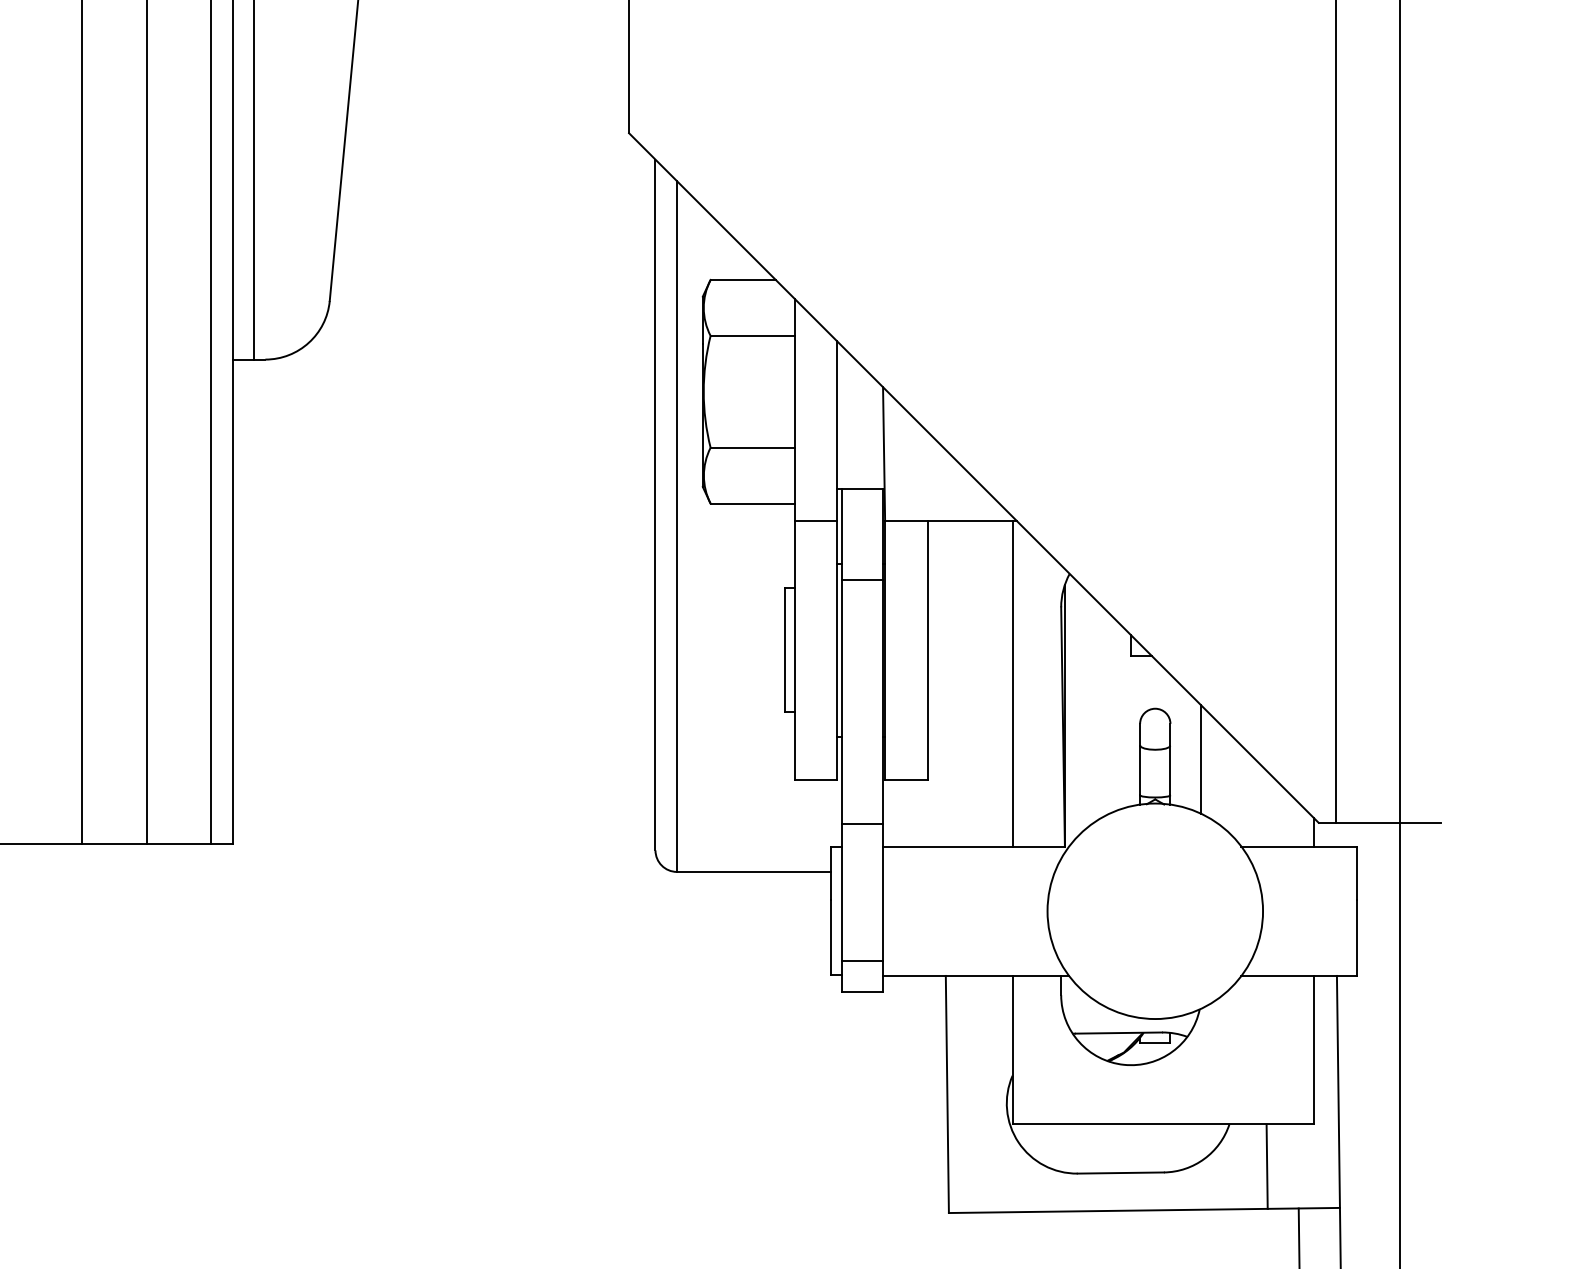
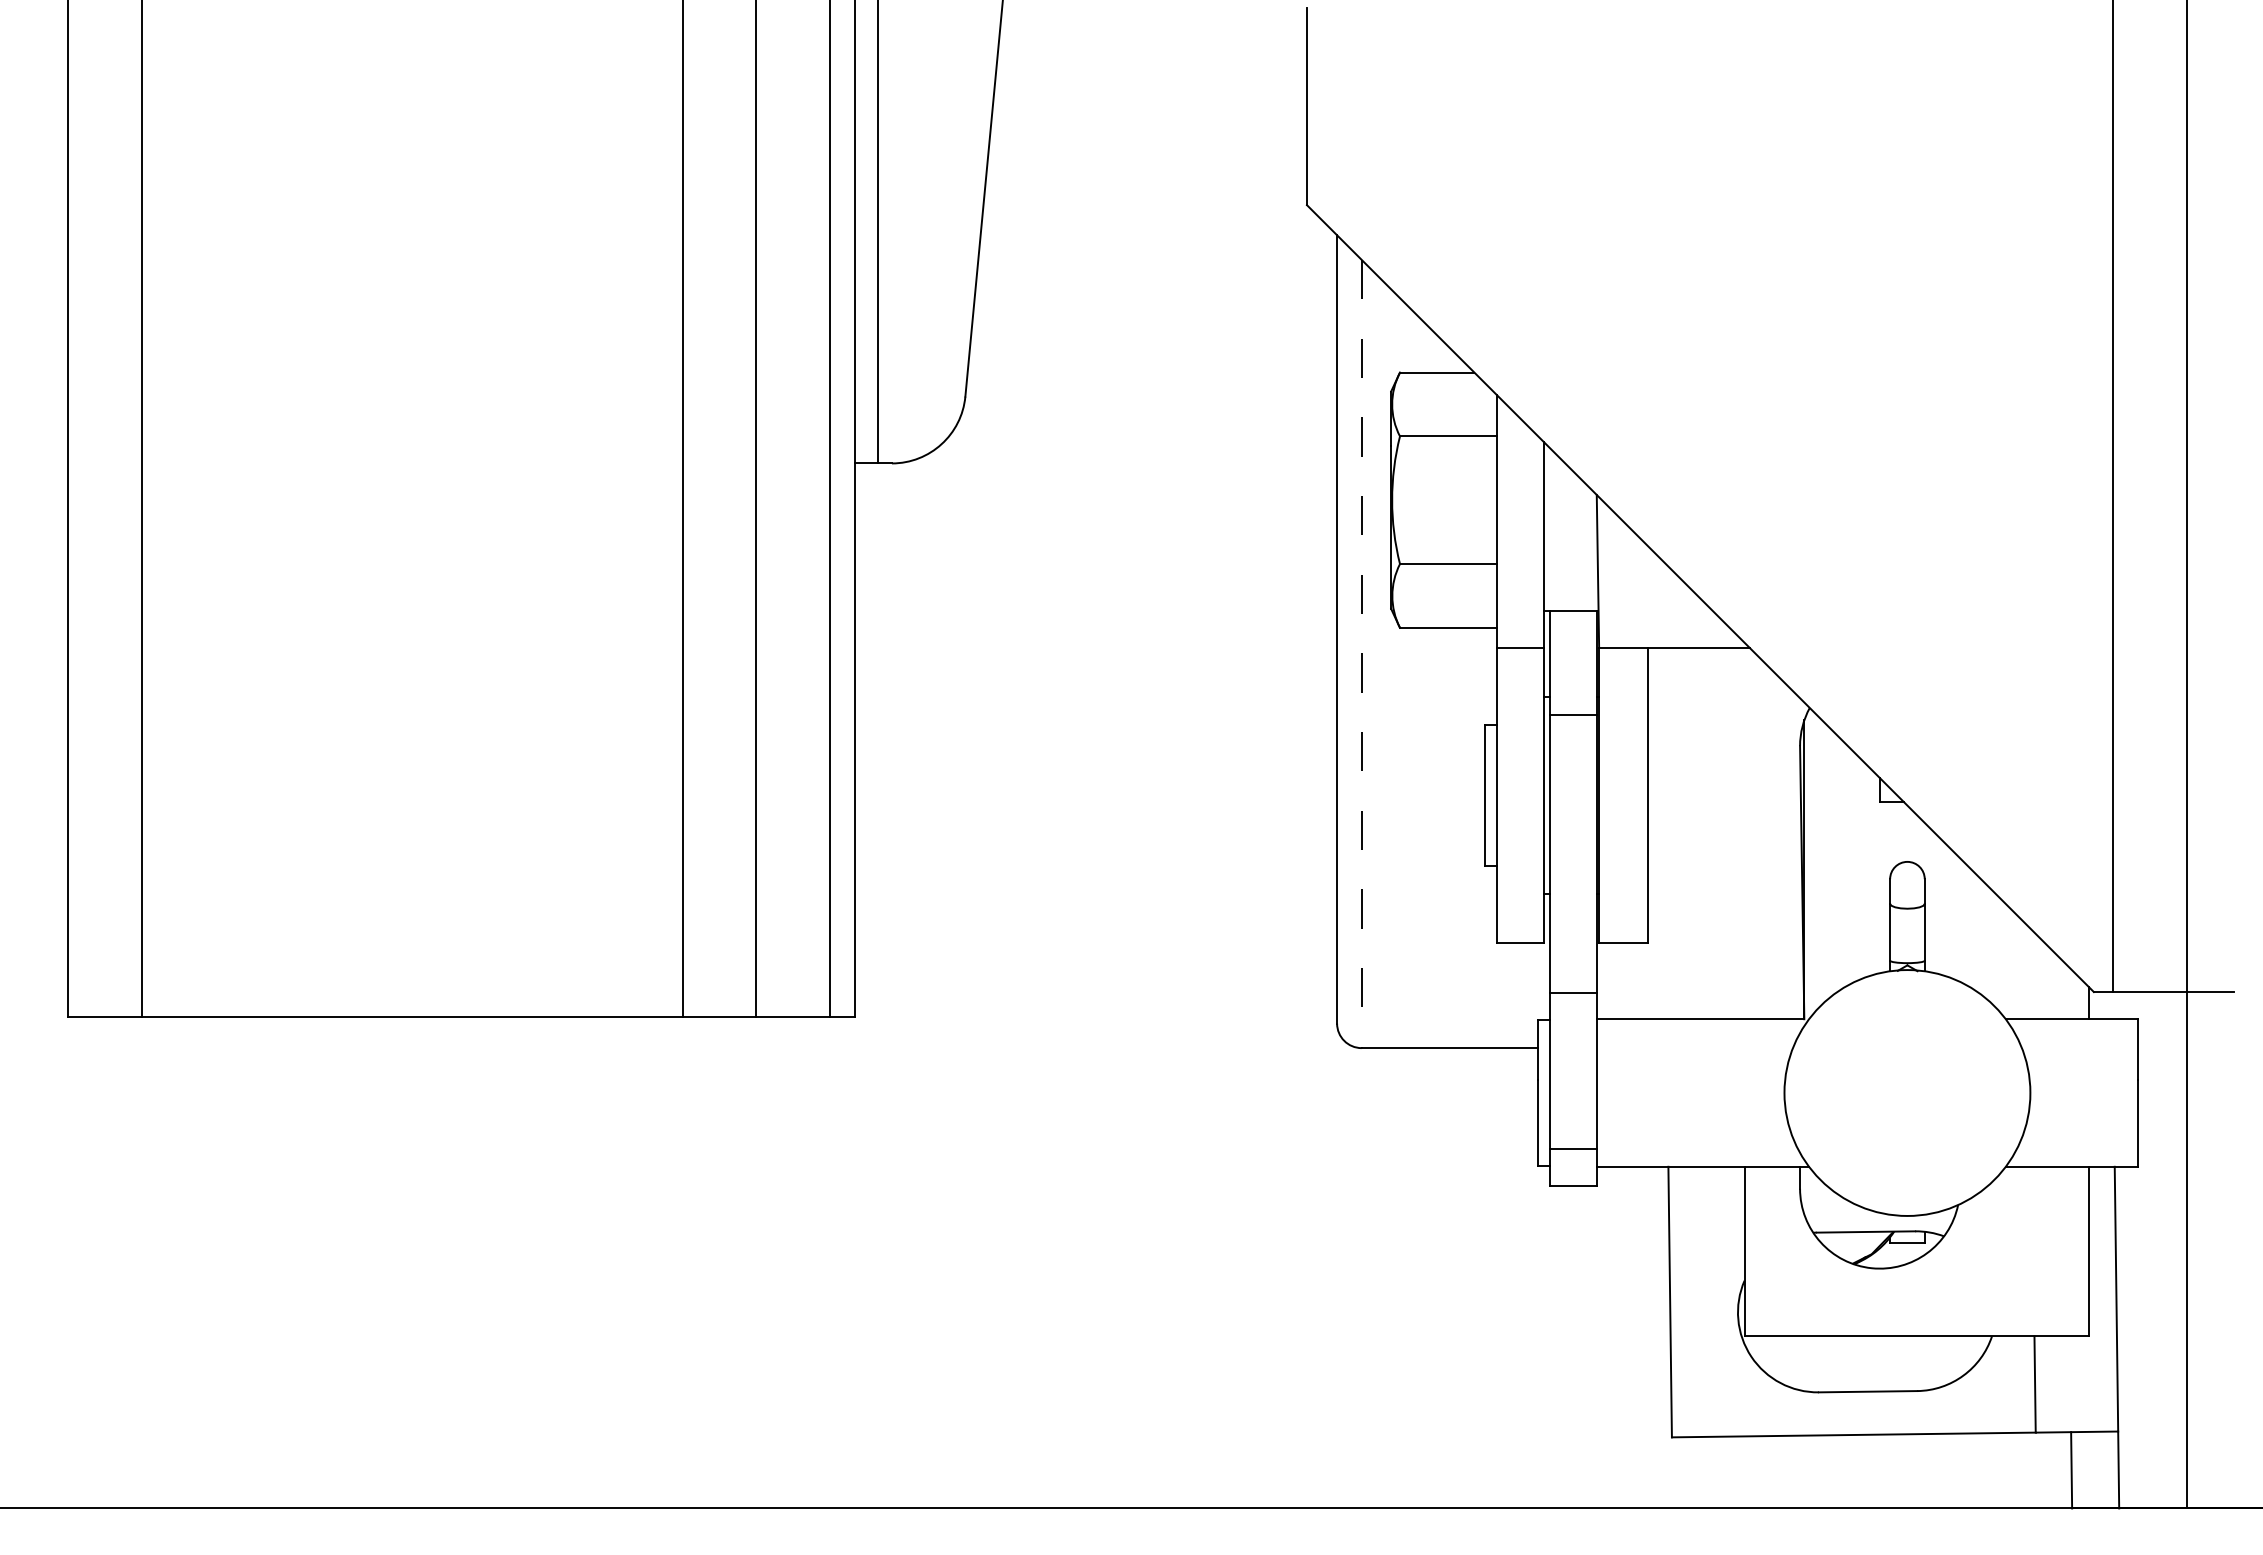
line: (676, 527) -> (1361, 654), solid -> dashed
line: (1012, 683) -> (1744, 833), removed
line: (1200, 759) -> (1959, 919), removed

